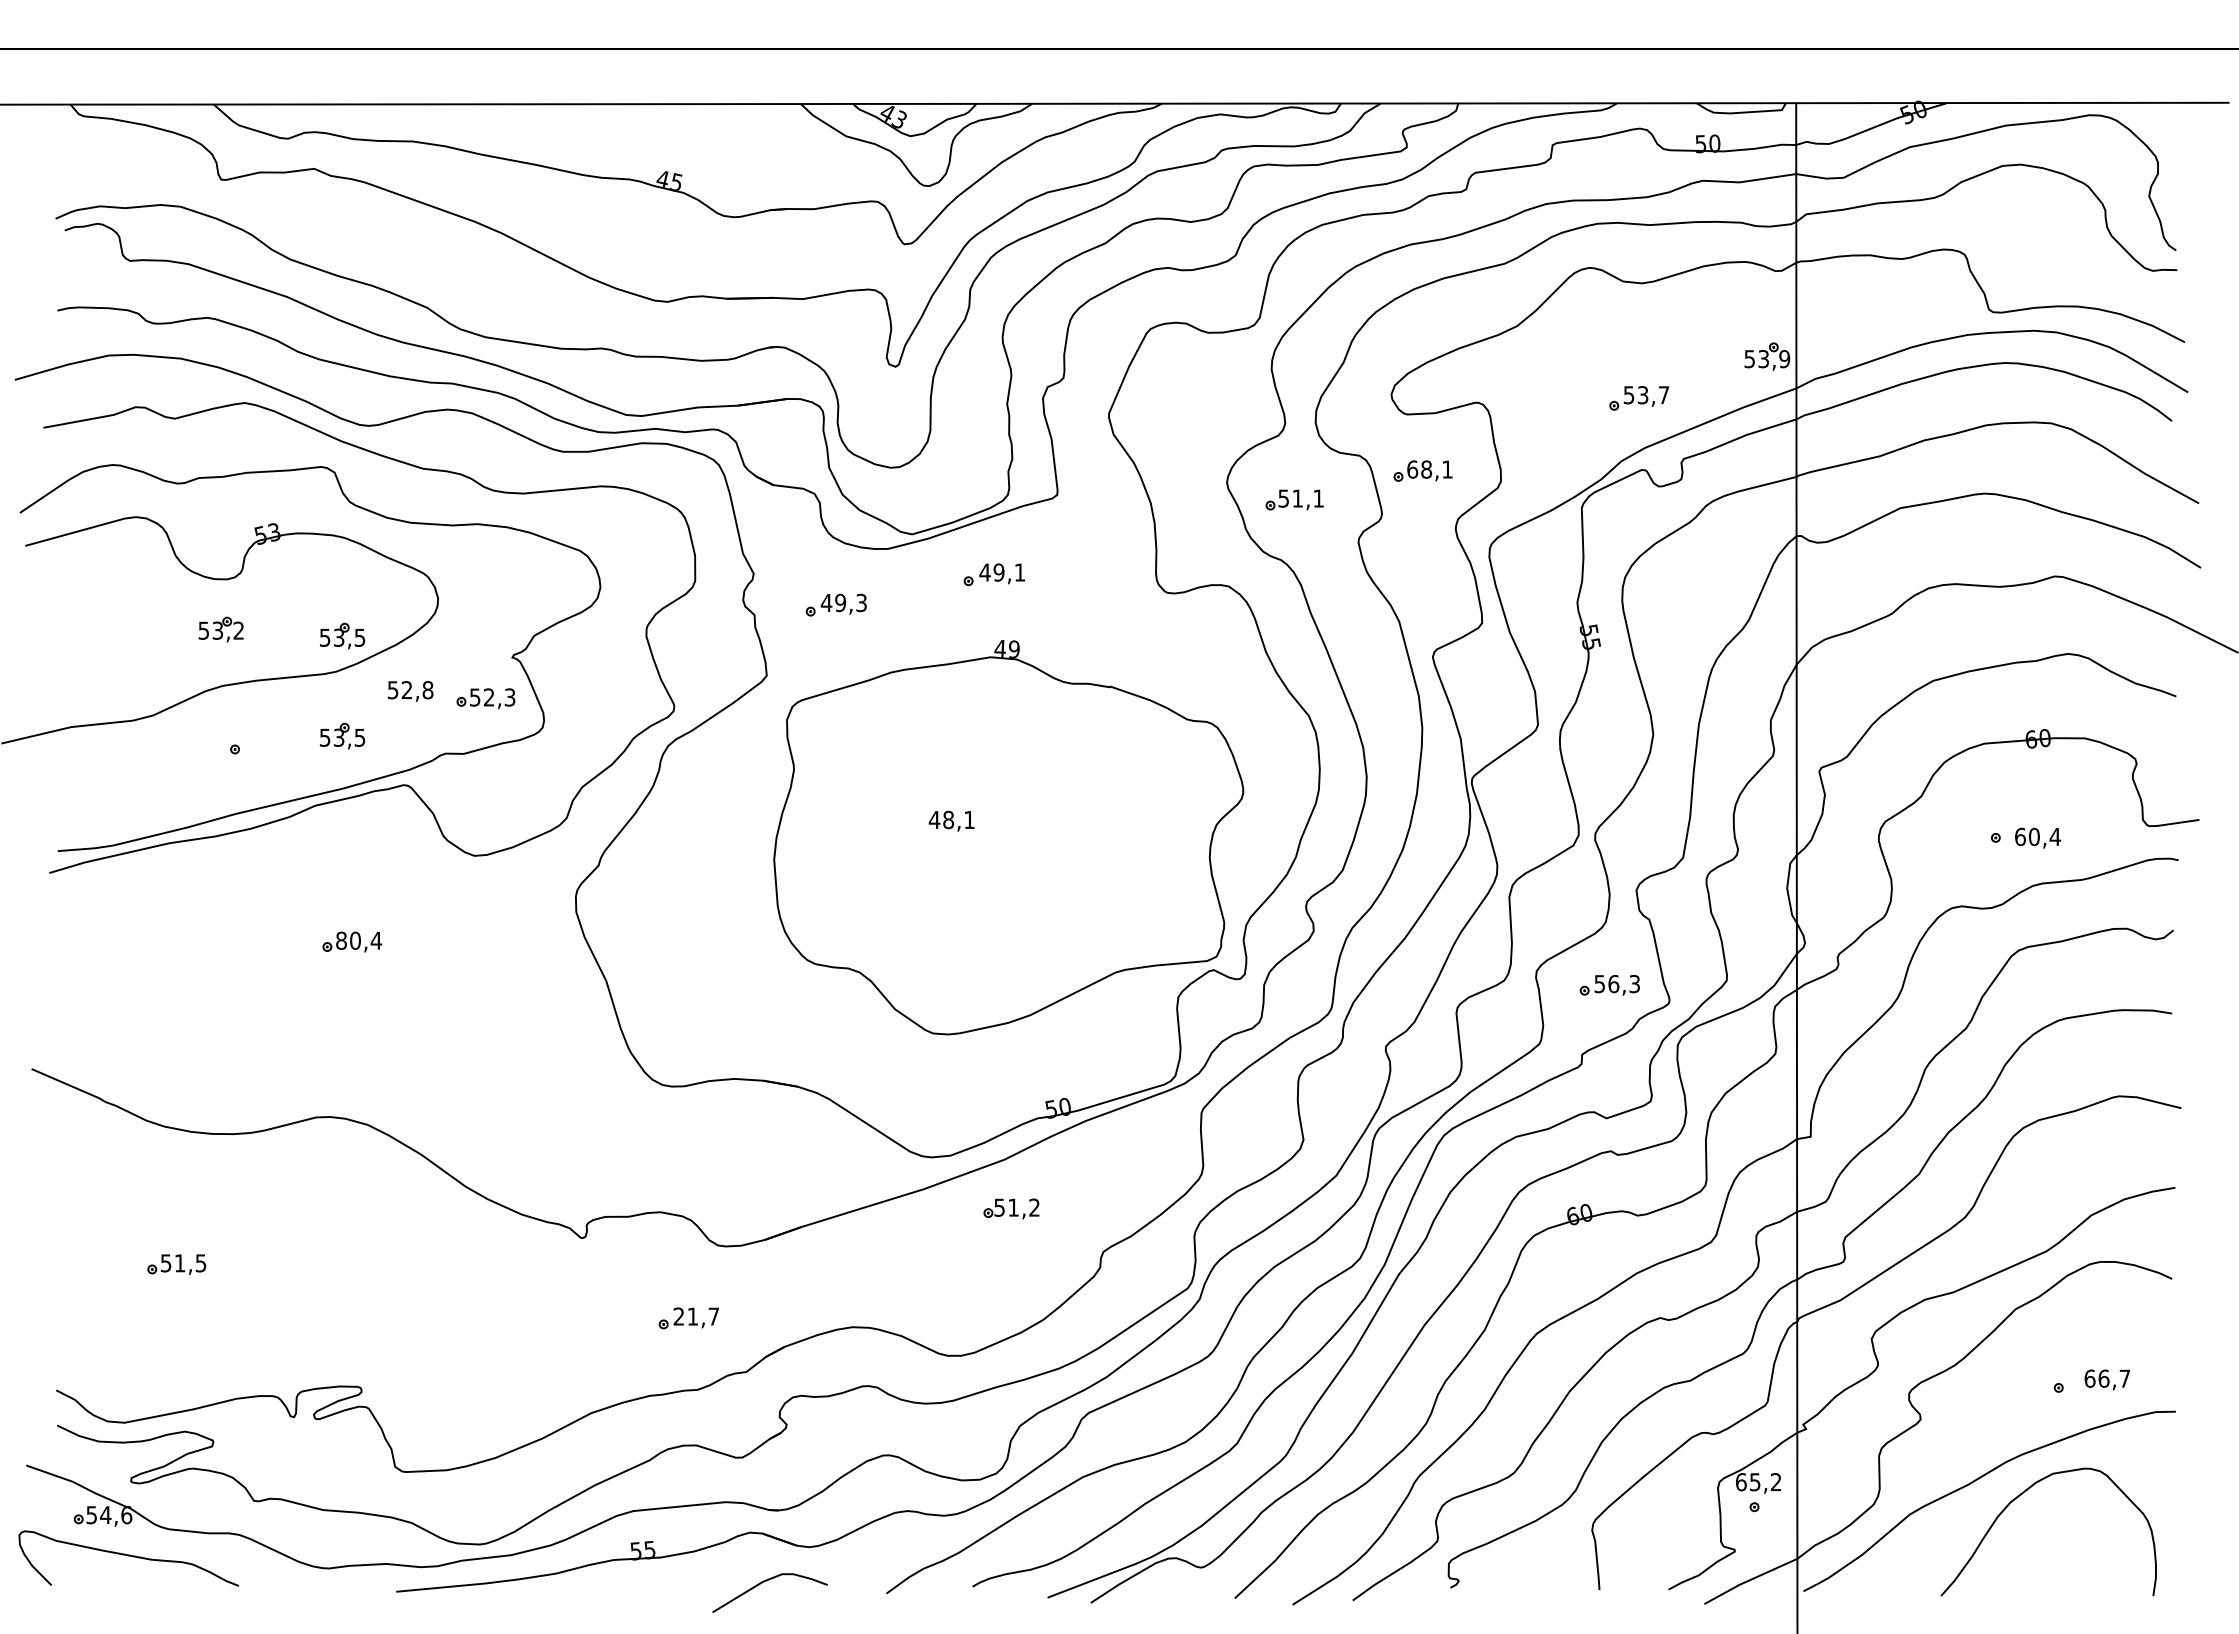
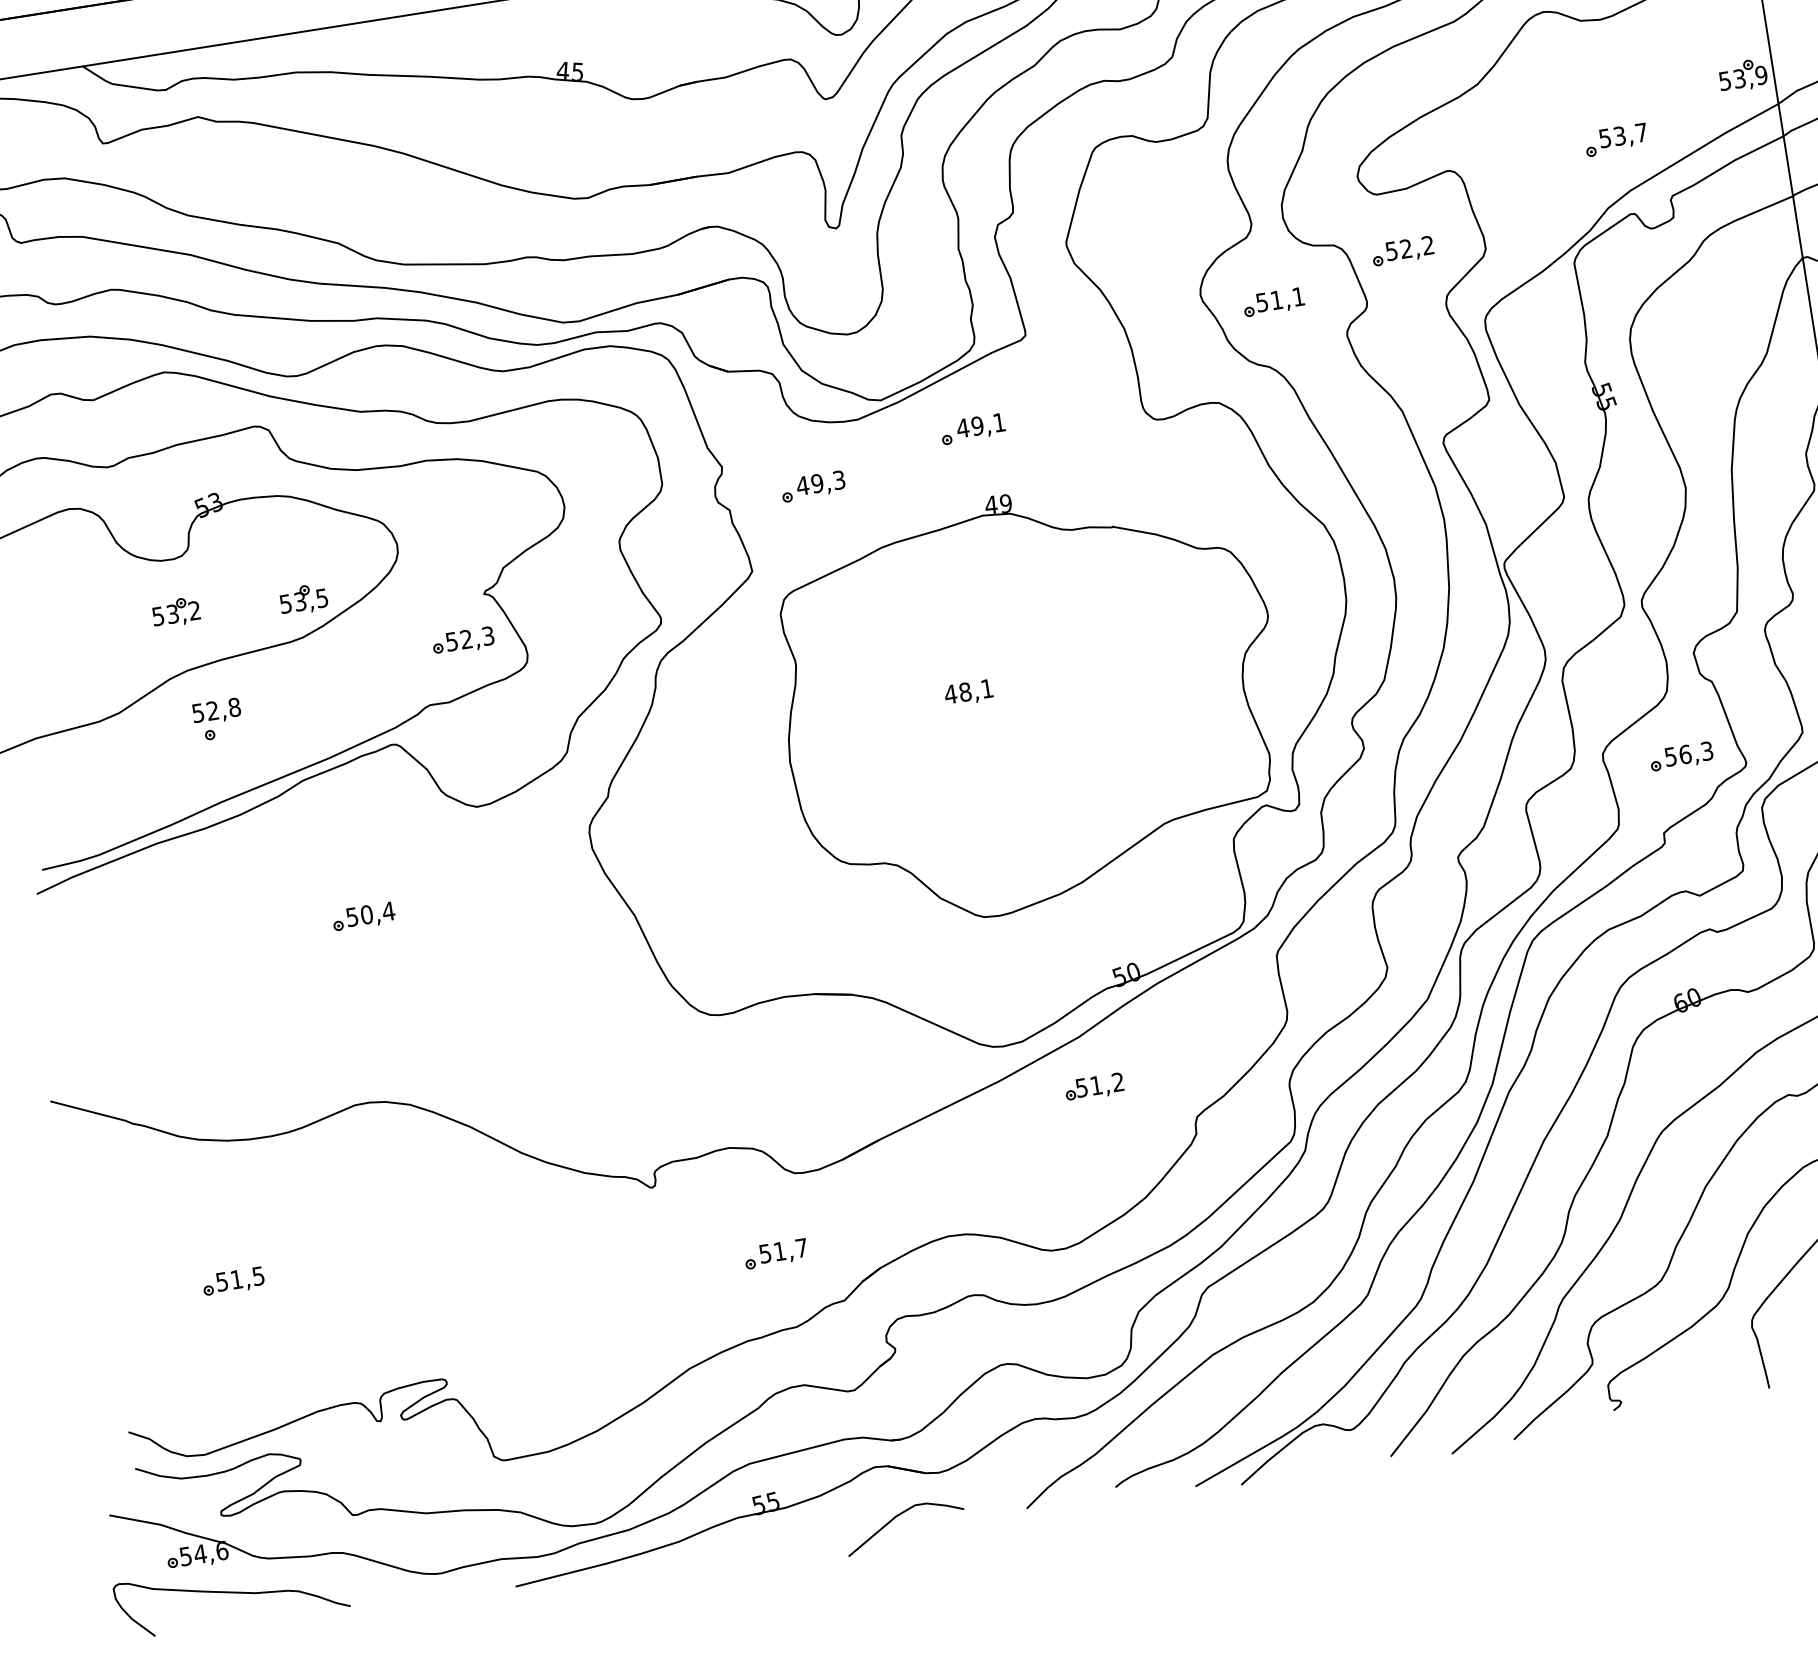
text: (1429, 469) -> (1409, 248), 68,1 -> 52,2
text: (410, 691) -> (216, 711), moved
part: (342, 735) -> (319, 703), removed
text: (341, 940) -> (352, 916), 80,4 -> 50,4
text: (678, 1316) -> (764, 1253), 21,7 -> 51,7

